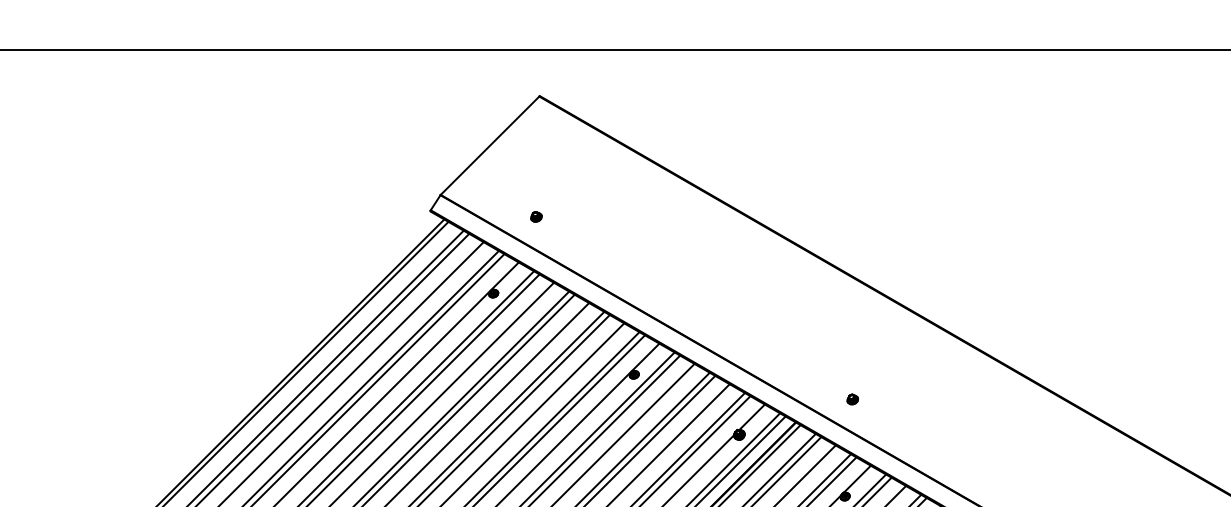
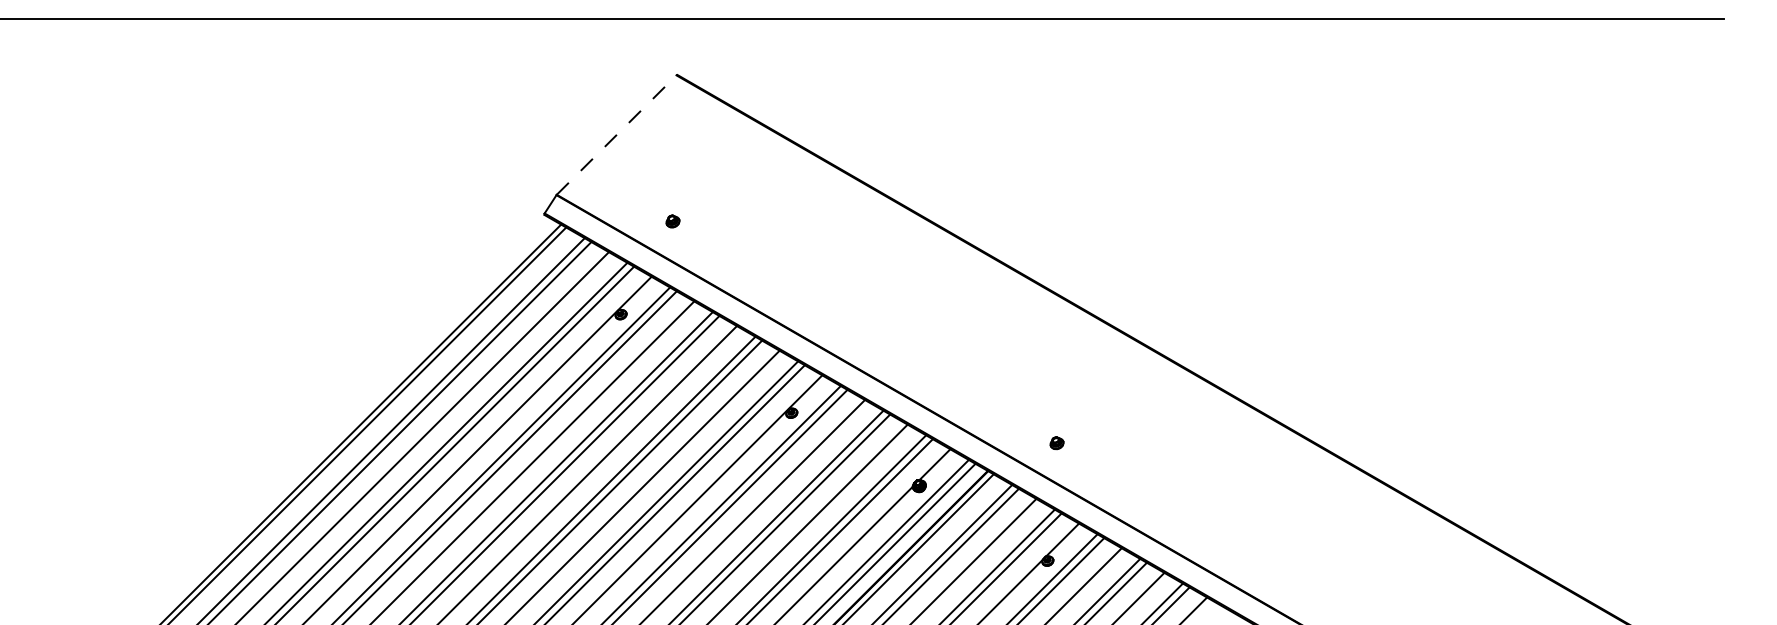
line: (489, 146) -> (616, 135), solid -> dashed

